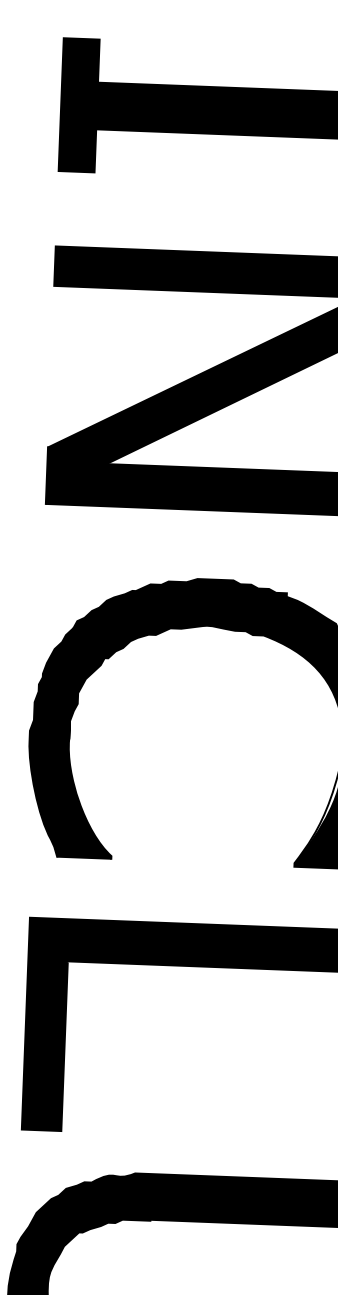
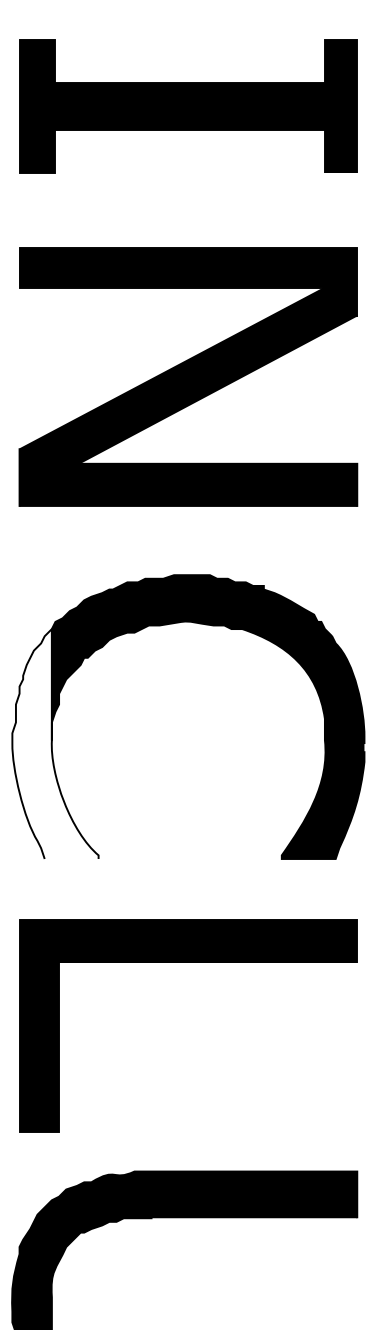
fill: (72, 742) -> (55, 743), removed

